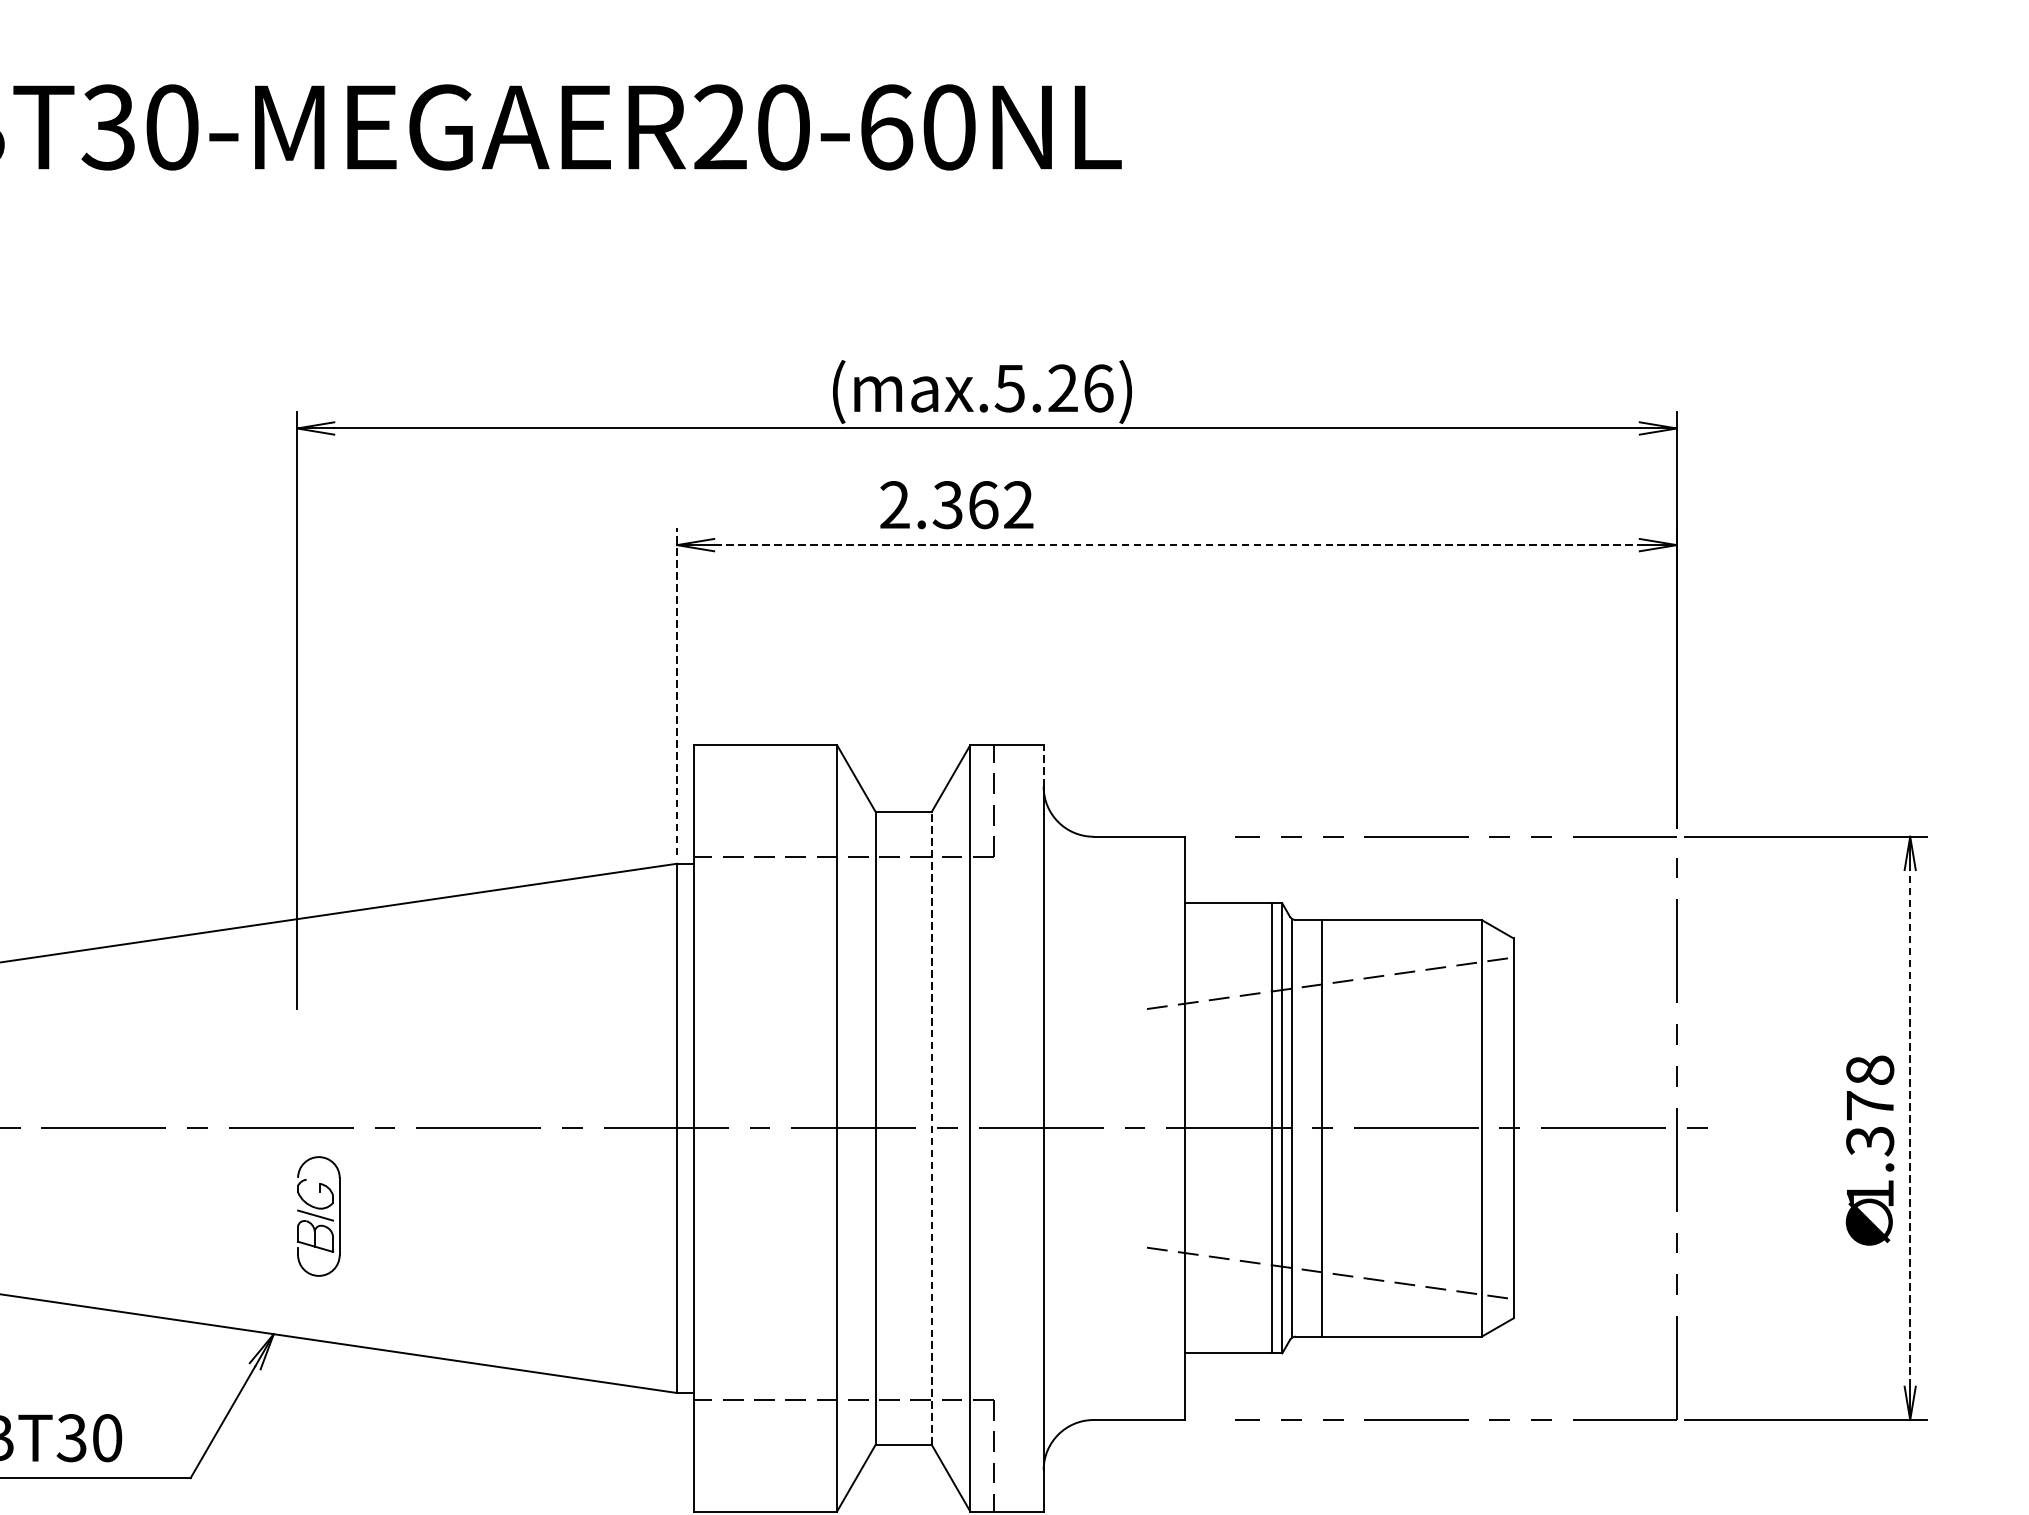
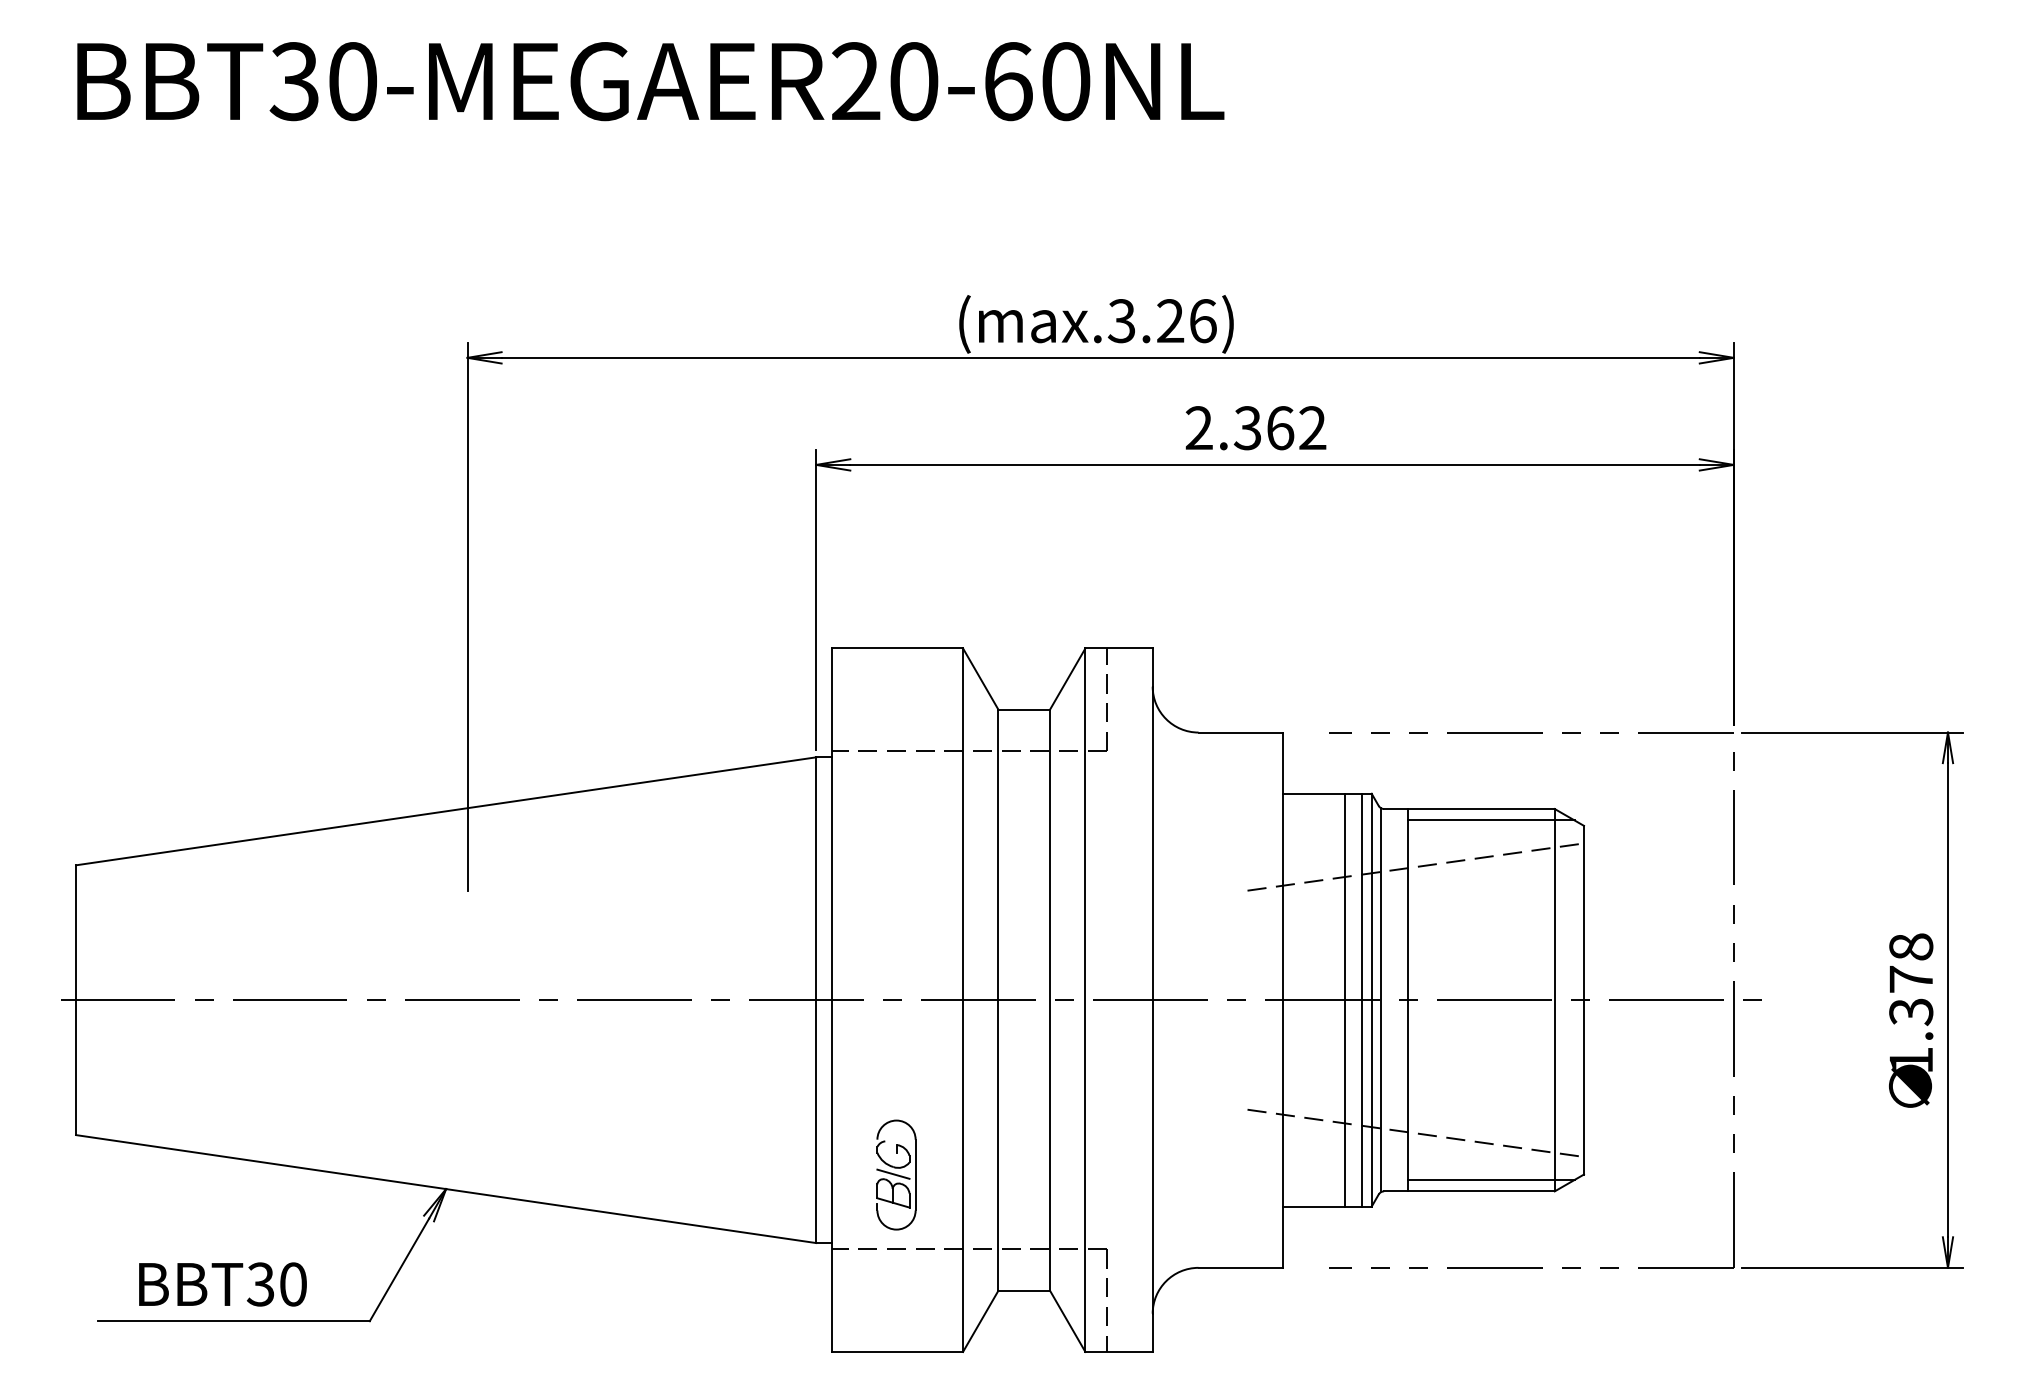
text: (1009, 387) -> (1121, 320), (max.5.26) -> (max.3.26)
text: (956, 505) -> (1255, 428), moved
line: (1177, 544) -> (1275, 464), dashed -> solid
line: (677, 691) -> (816, 599), dashed -> solid
line: (1043, 765) -> (1152, 667), dashed -> solid
line: (1412, 932) -> (1491, 820), added
line: (1253, 1127) -> (1345, 999), added
line: (1909, 1127) -> (1947, 999), dashed -> solid
line: (932, 1128) -> (1050, 1000), dashed -> solid
part: (318, 1215) -> (896, 1174), moved
line: (1412, 1323) -> (1491, 1179), added

